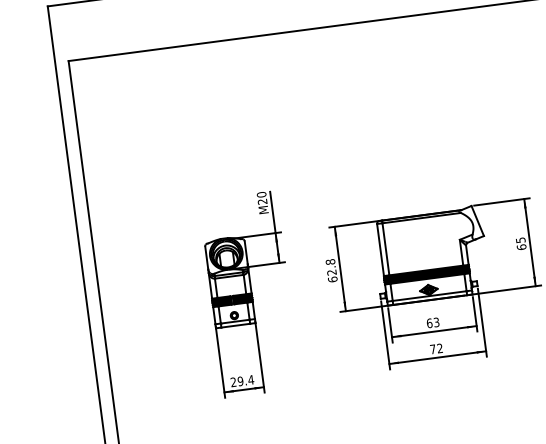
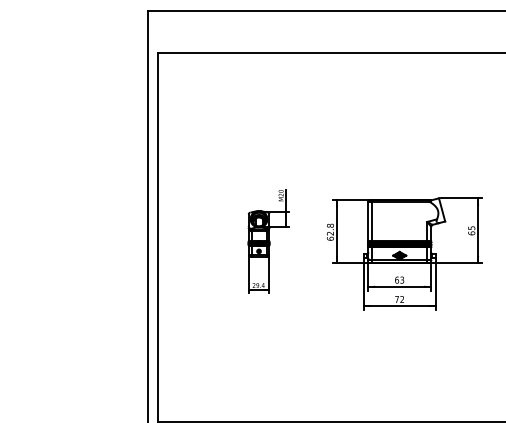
part: (250, 294) -> (268, 241), size x0.7

